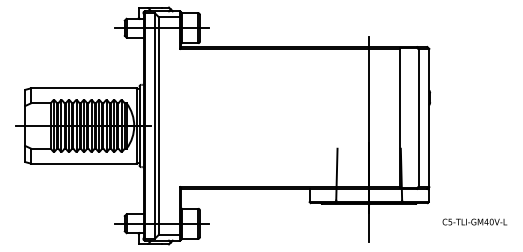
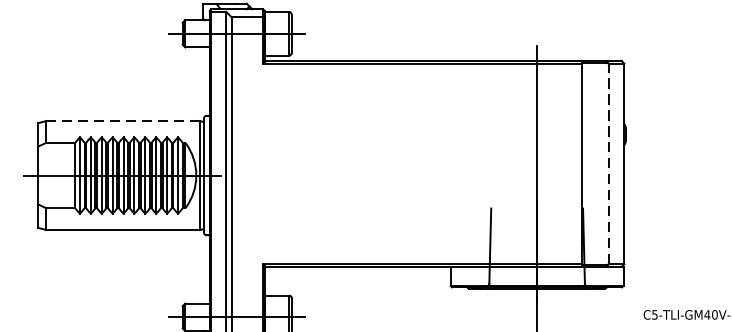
line: (83, 88) -> (122, 121), solid -> dashed
line: (418, 117) -> (608, 163), solid -> dashed

